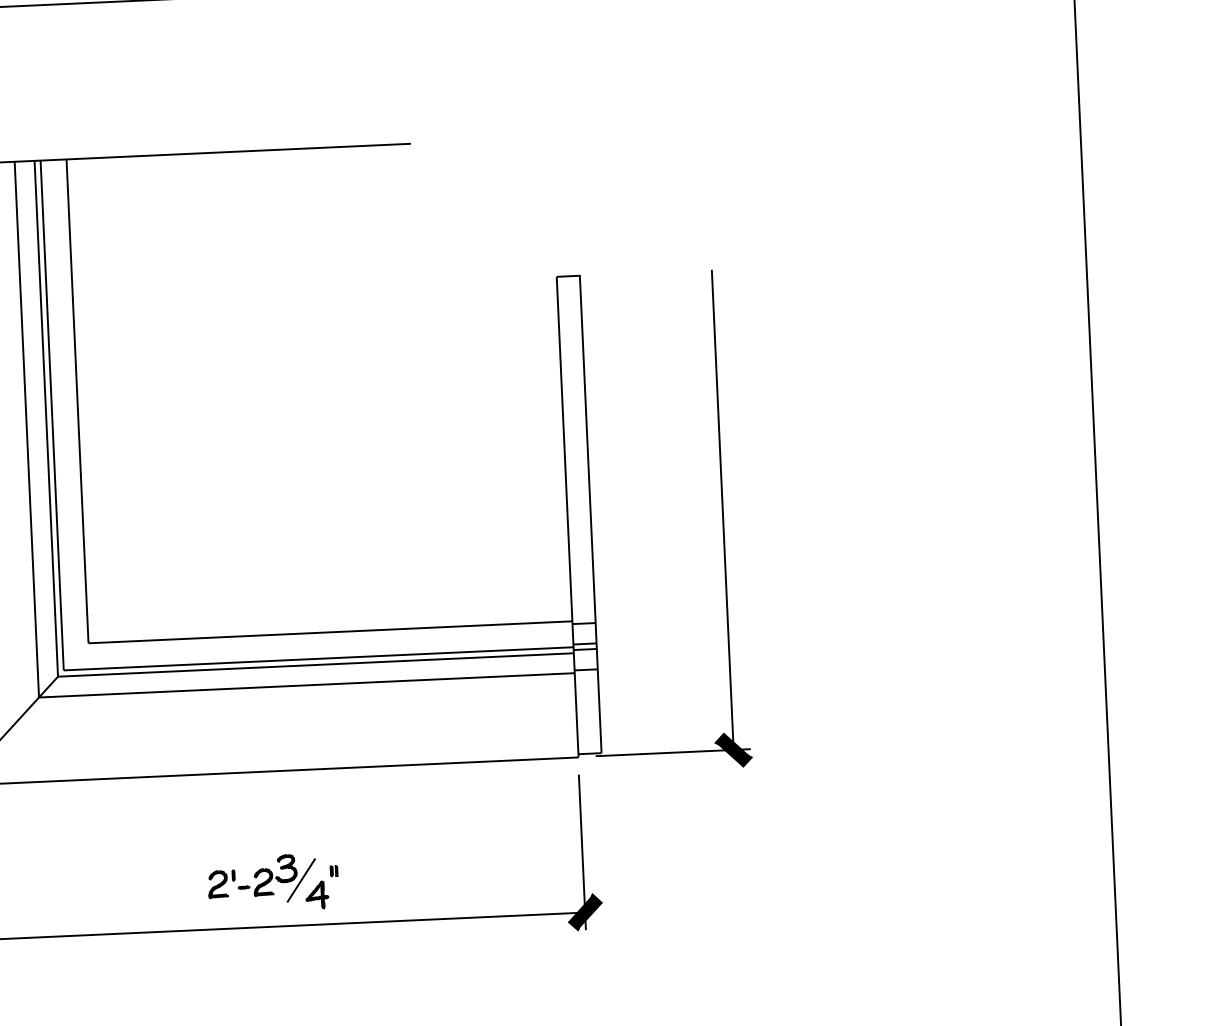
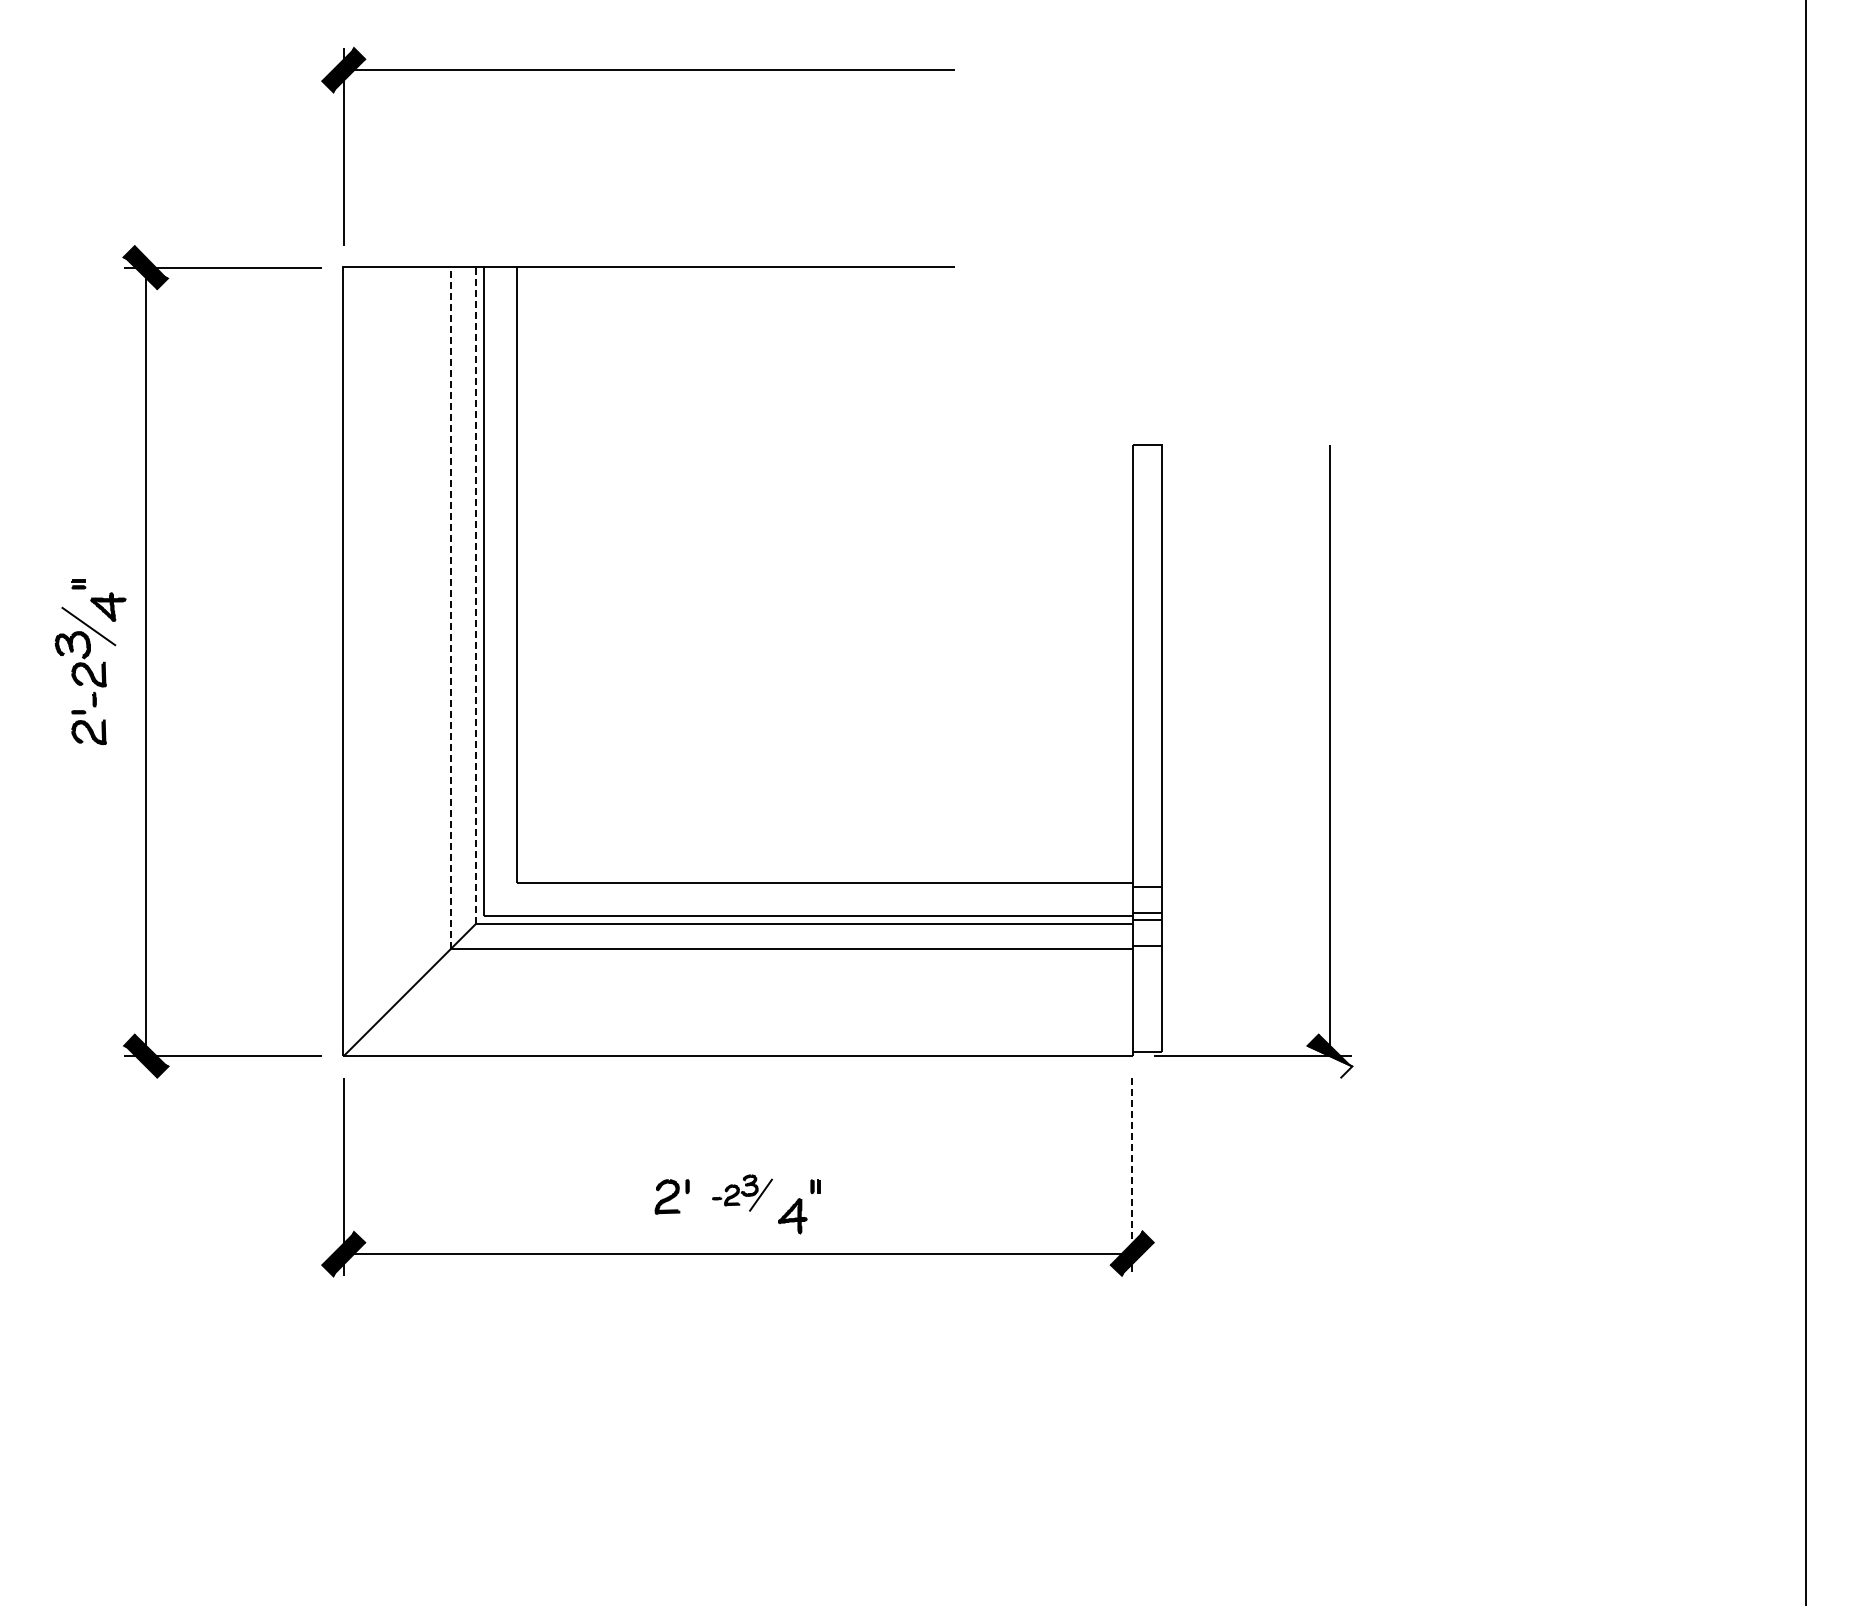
line: (46, 418) -> (476, 595), solid -> dashed
line: (26, 429) -> (450, 608), solid -> dashed
fill: (733, 754) -> (1329, 1061), removed
line: (582, 852) -> (1131, 1177), solid -> dashed
part: (276, 878) -> (742, 1192), size x0.6

